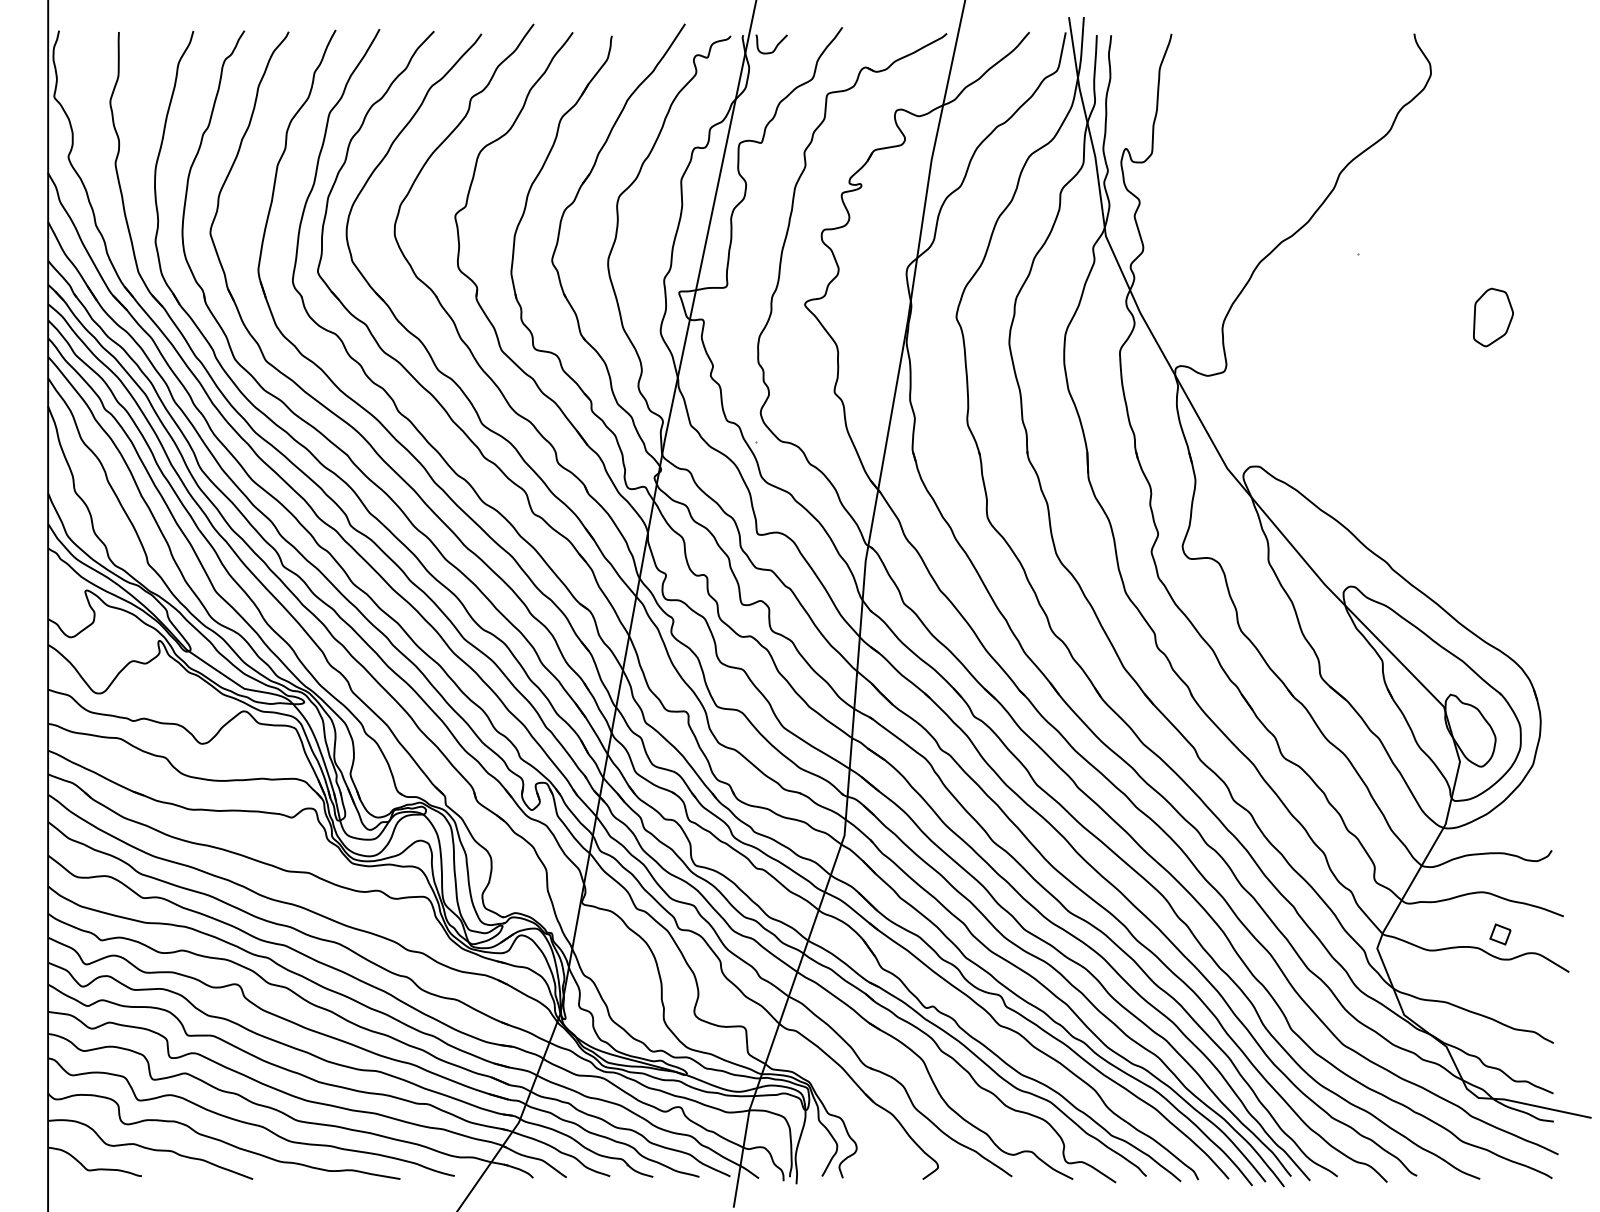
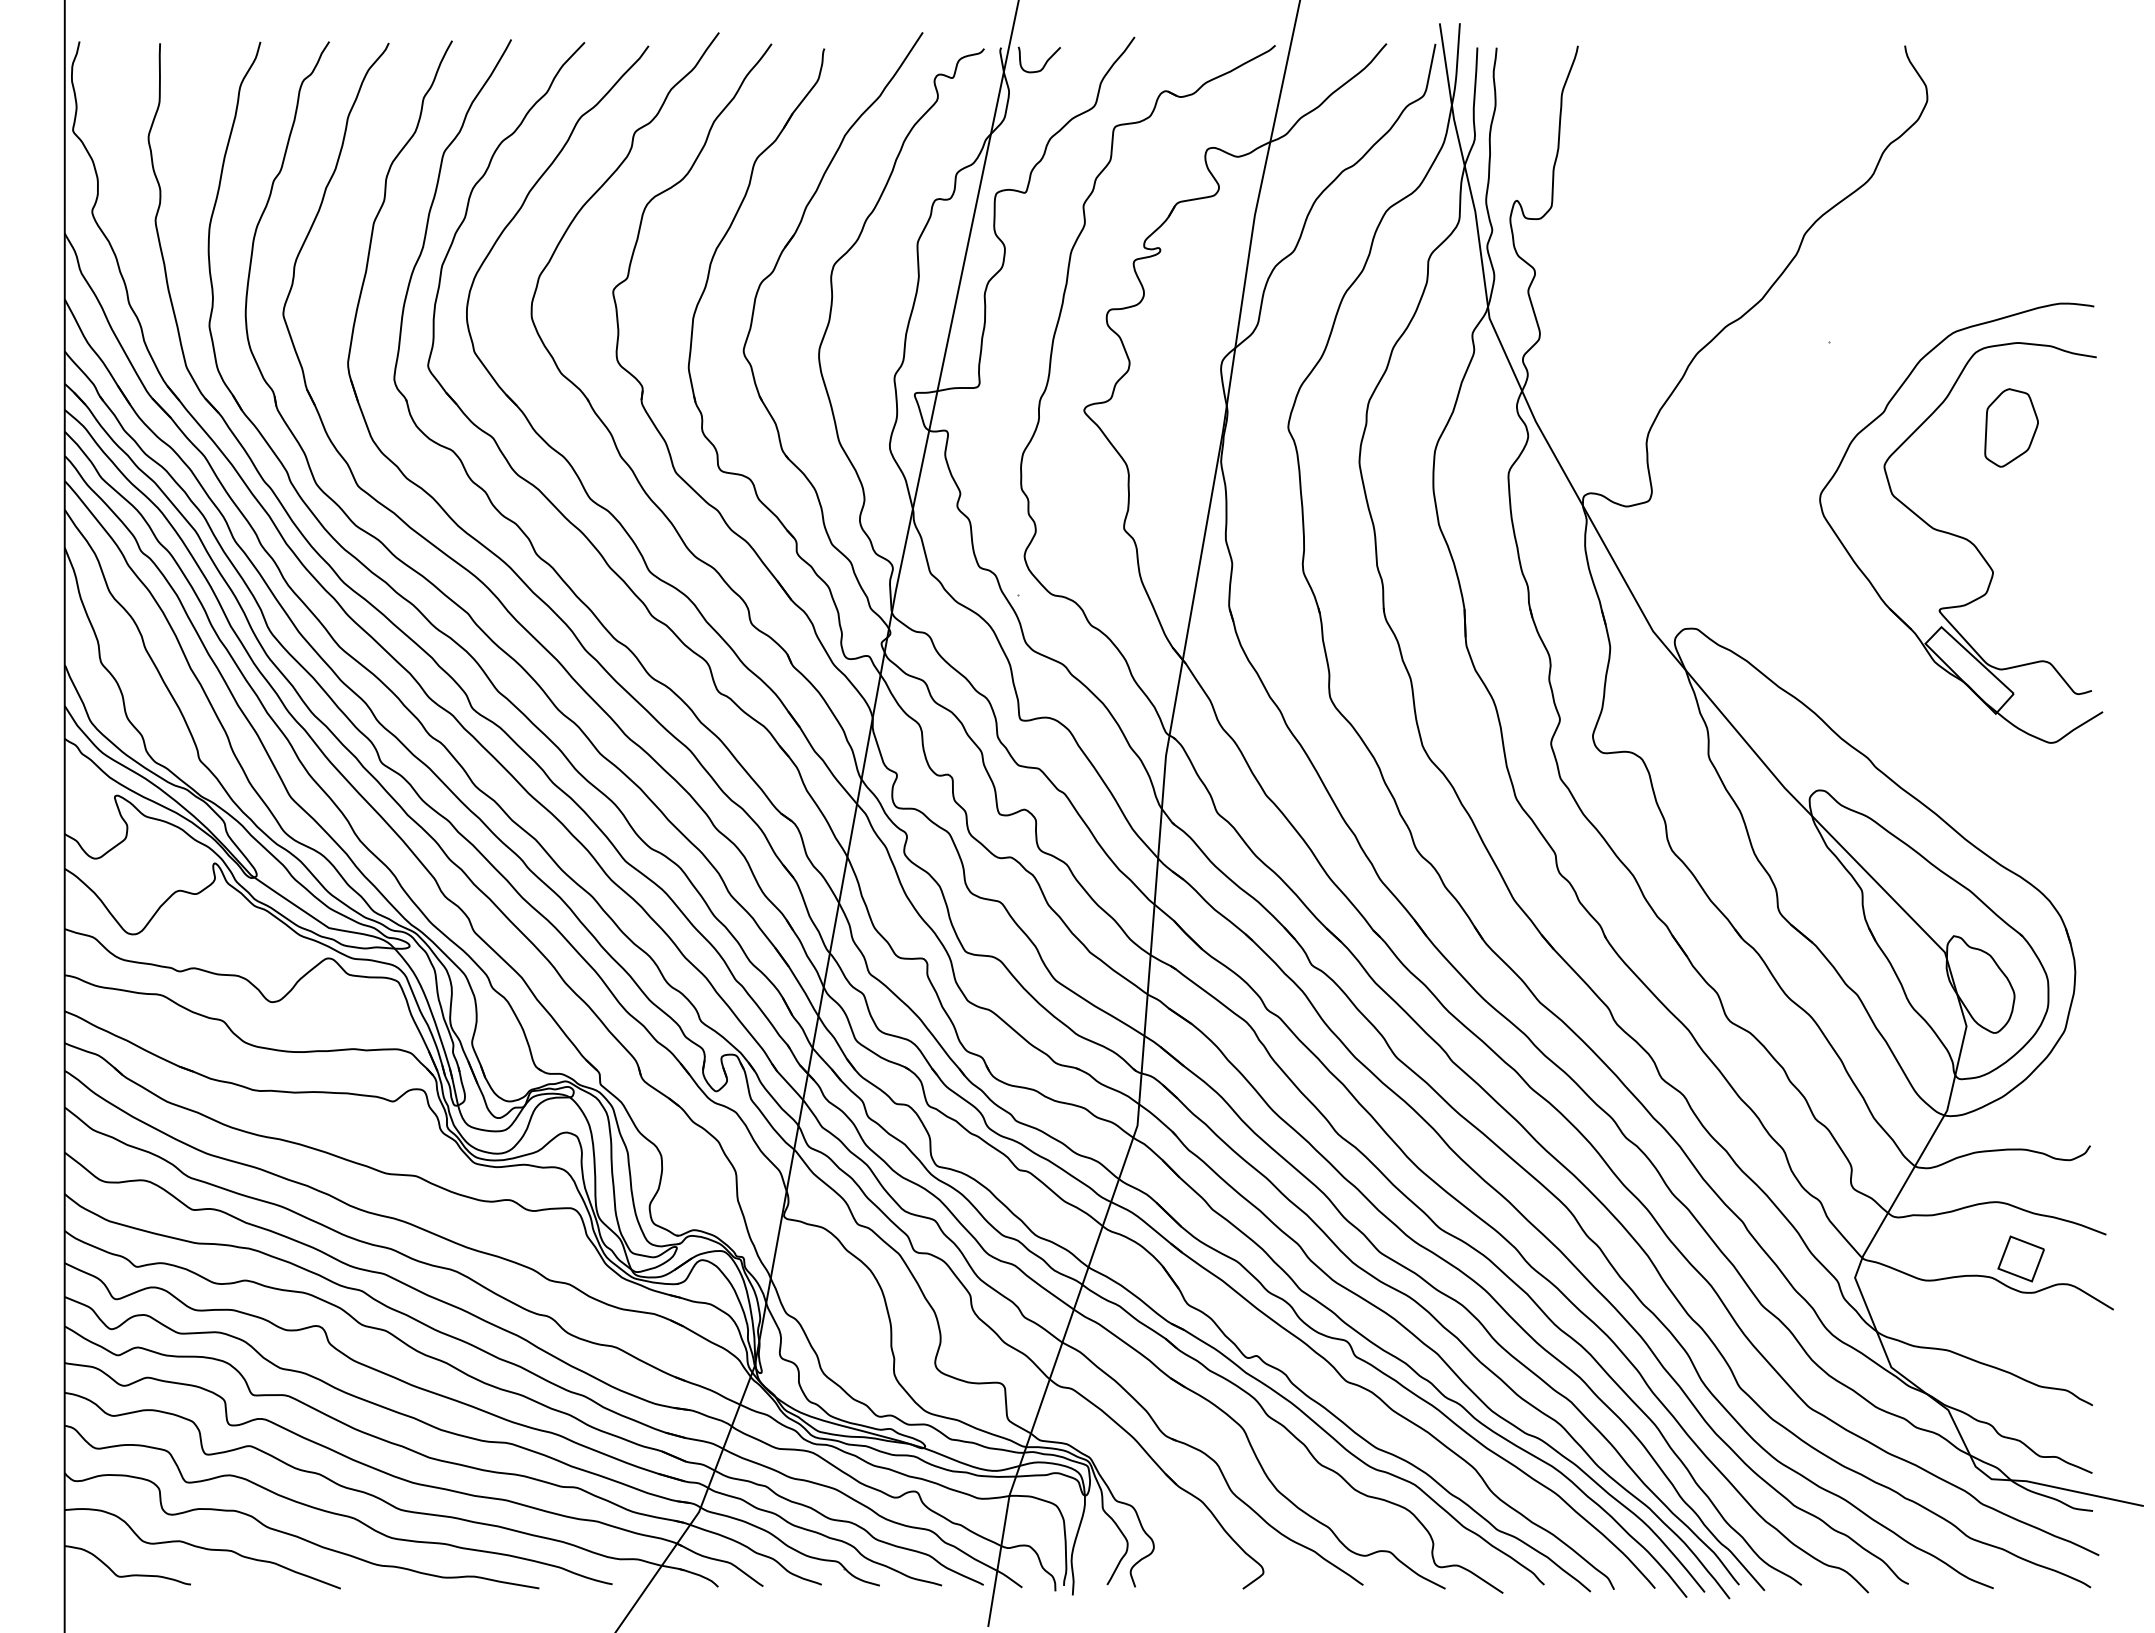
part: (1452, 396) -> (1956, 534), added
part: (1500, 934) -> (2020, 1258), size x1.67

